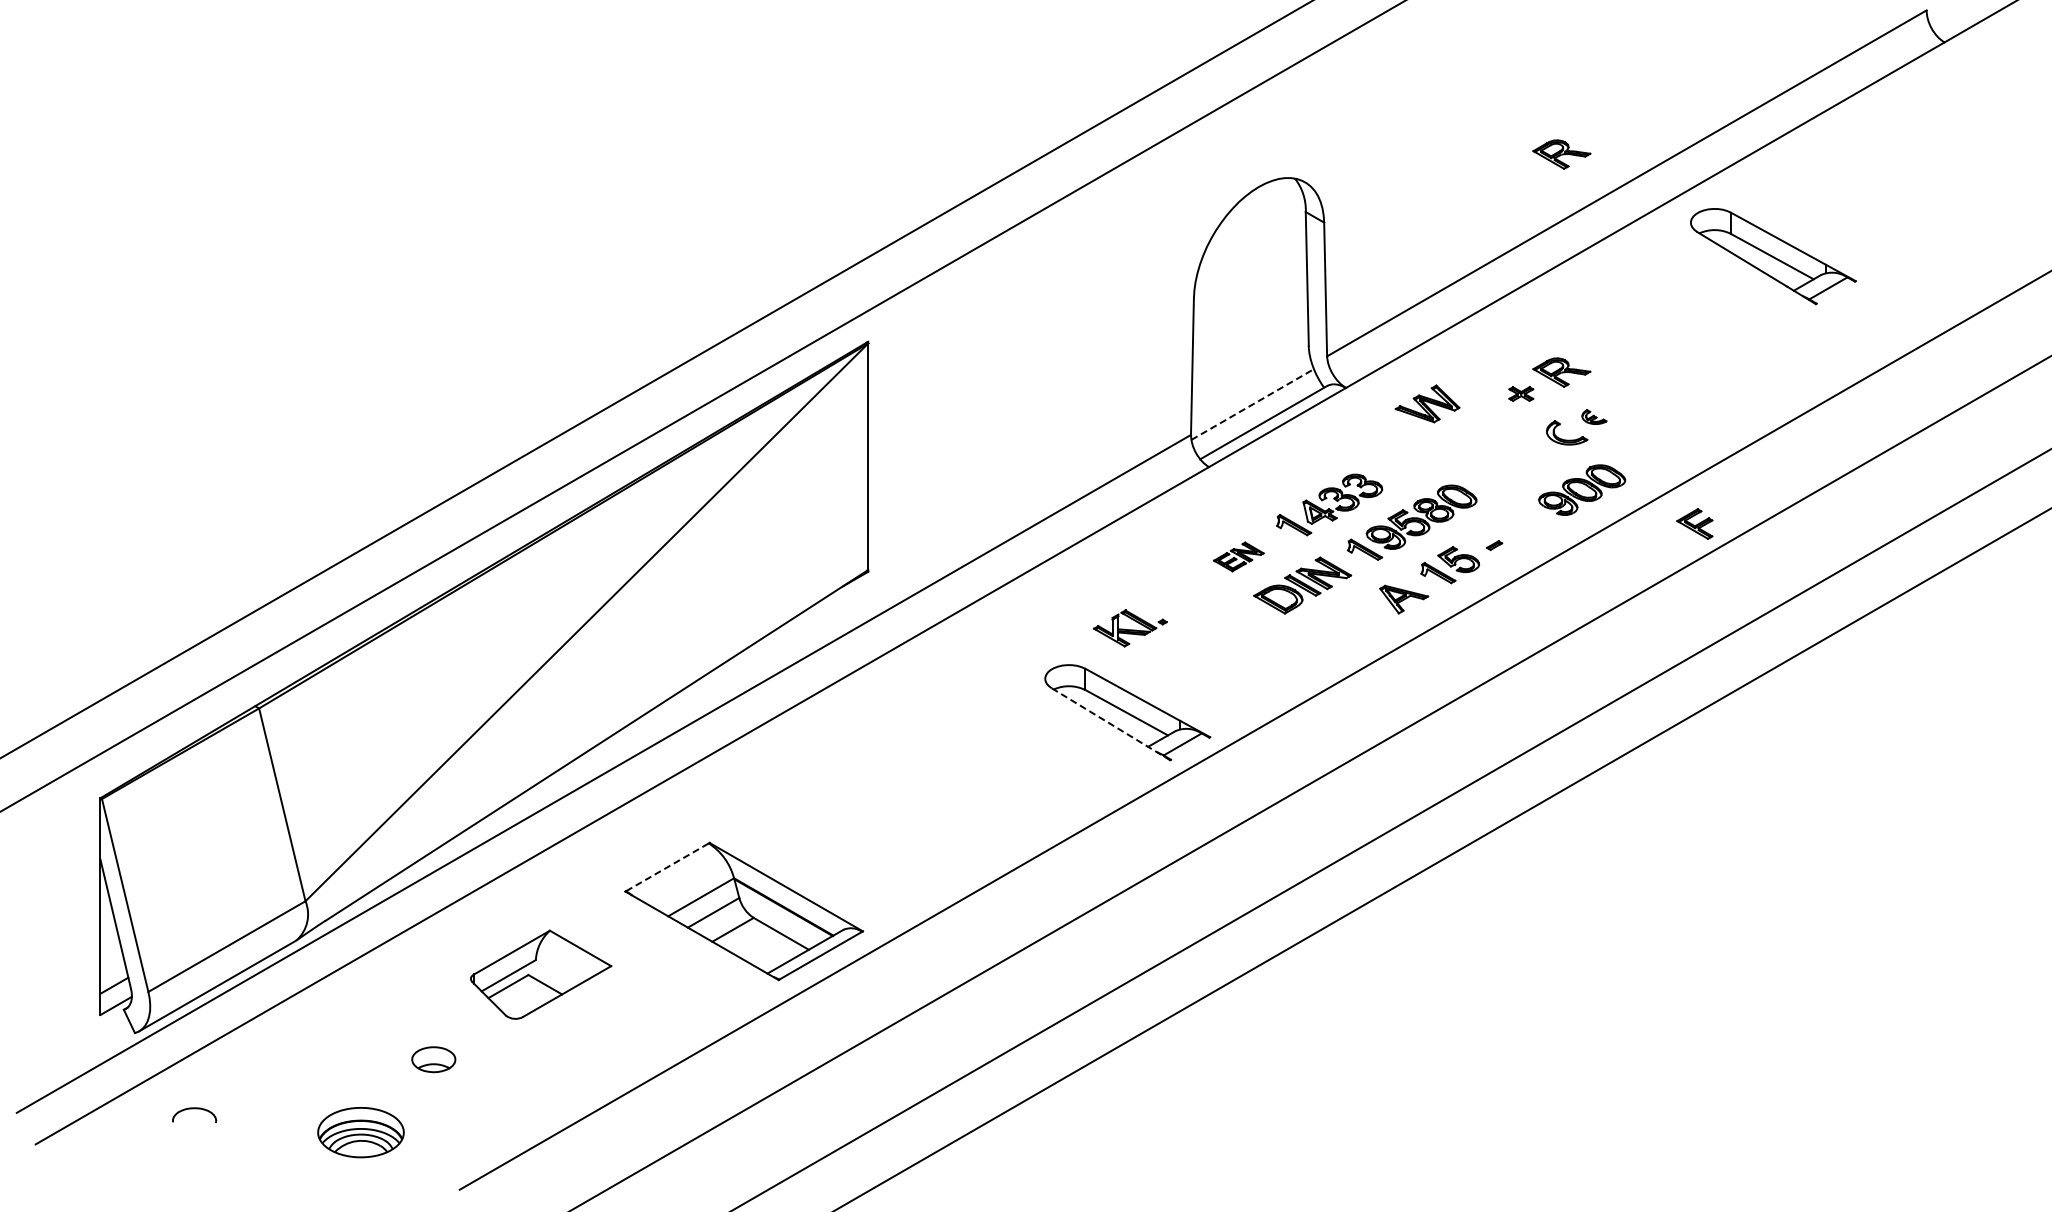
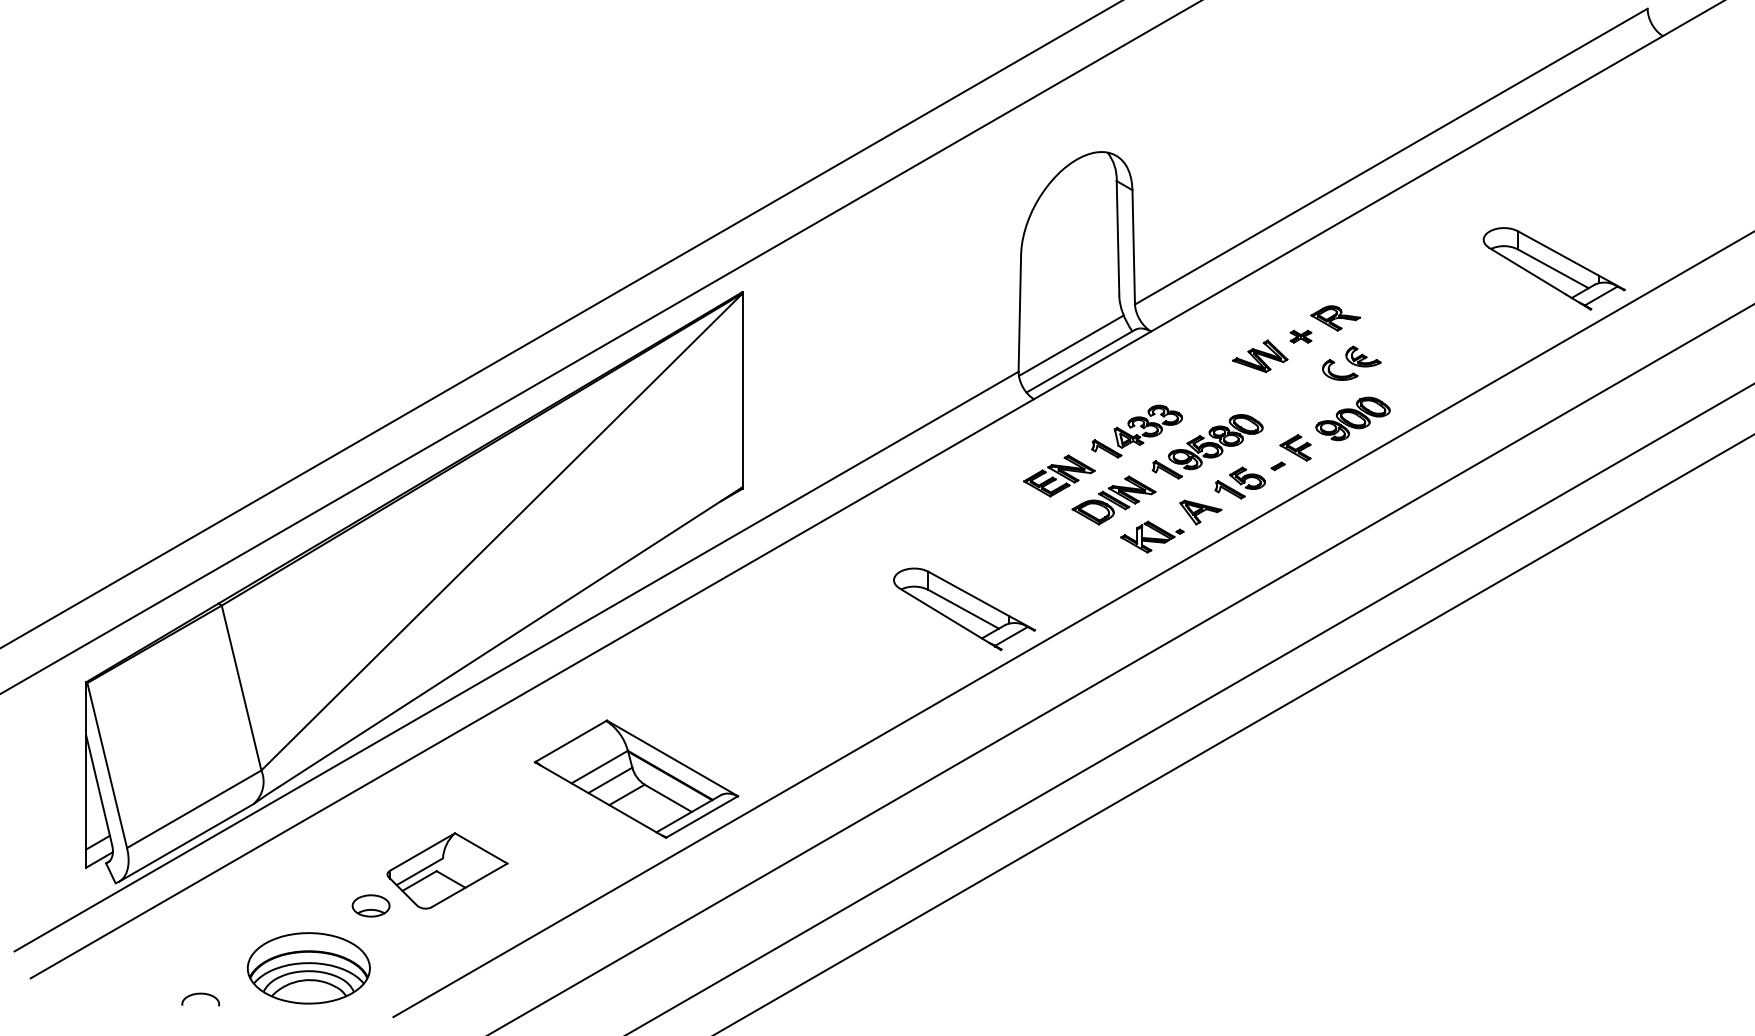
part: (1561, 154) -> (1335, 131), removed
part: (1773, 256) -> (1554, 268), moved
part: (1427, 403) -> (1260, 355), moved
line: (1252, 404) -> (1071, 345), dashed -> solid
part: (1594, 416) -> (1363, 355), size x1.67
part: (1694, 523) -> (1295, 447), moved
part: (1238, 556) -> (1059, 475), size x1.67
part: (1130, 628) -> (1152, 537), moved
line: (1111, 724) -> (950, 619), dashed -> solid
line: (667, 867) -> (570, 741), dashed -> solid
part: (541, 974) -> (447, 870), moved
curve: (194, 1109) -> (200, 994), moved
part: (360, 1132) -> (308, 968), size x1.67

